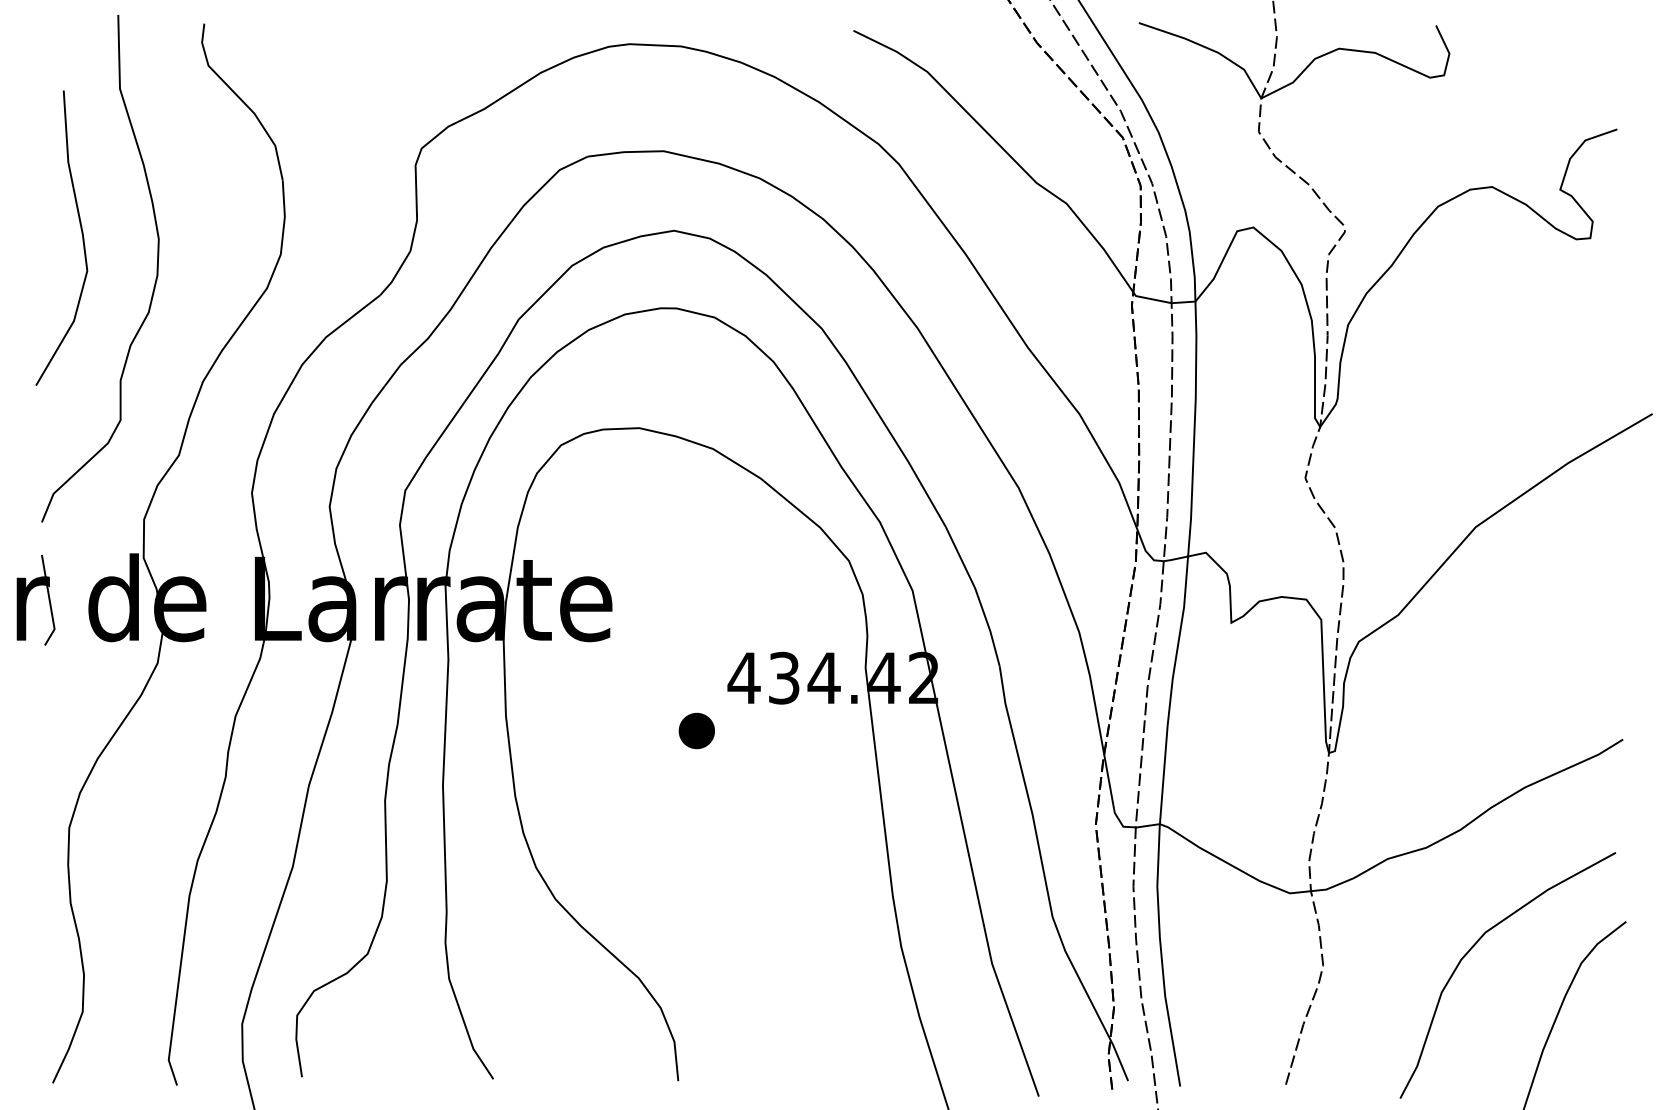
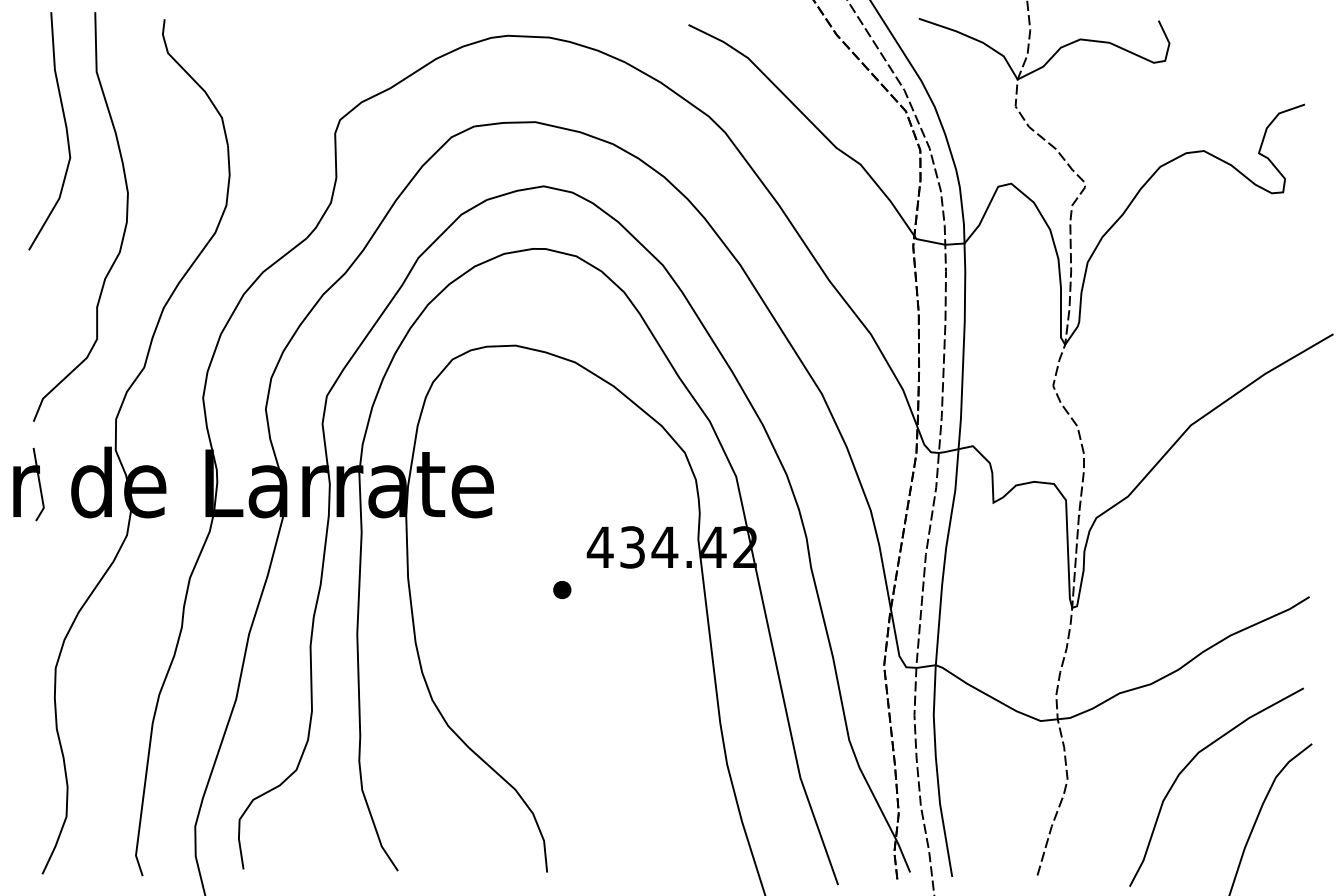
curve: (81, 235) -> (65, 129), moved
part: (697, 730) -> (562, 589), size x0.62

